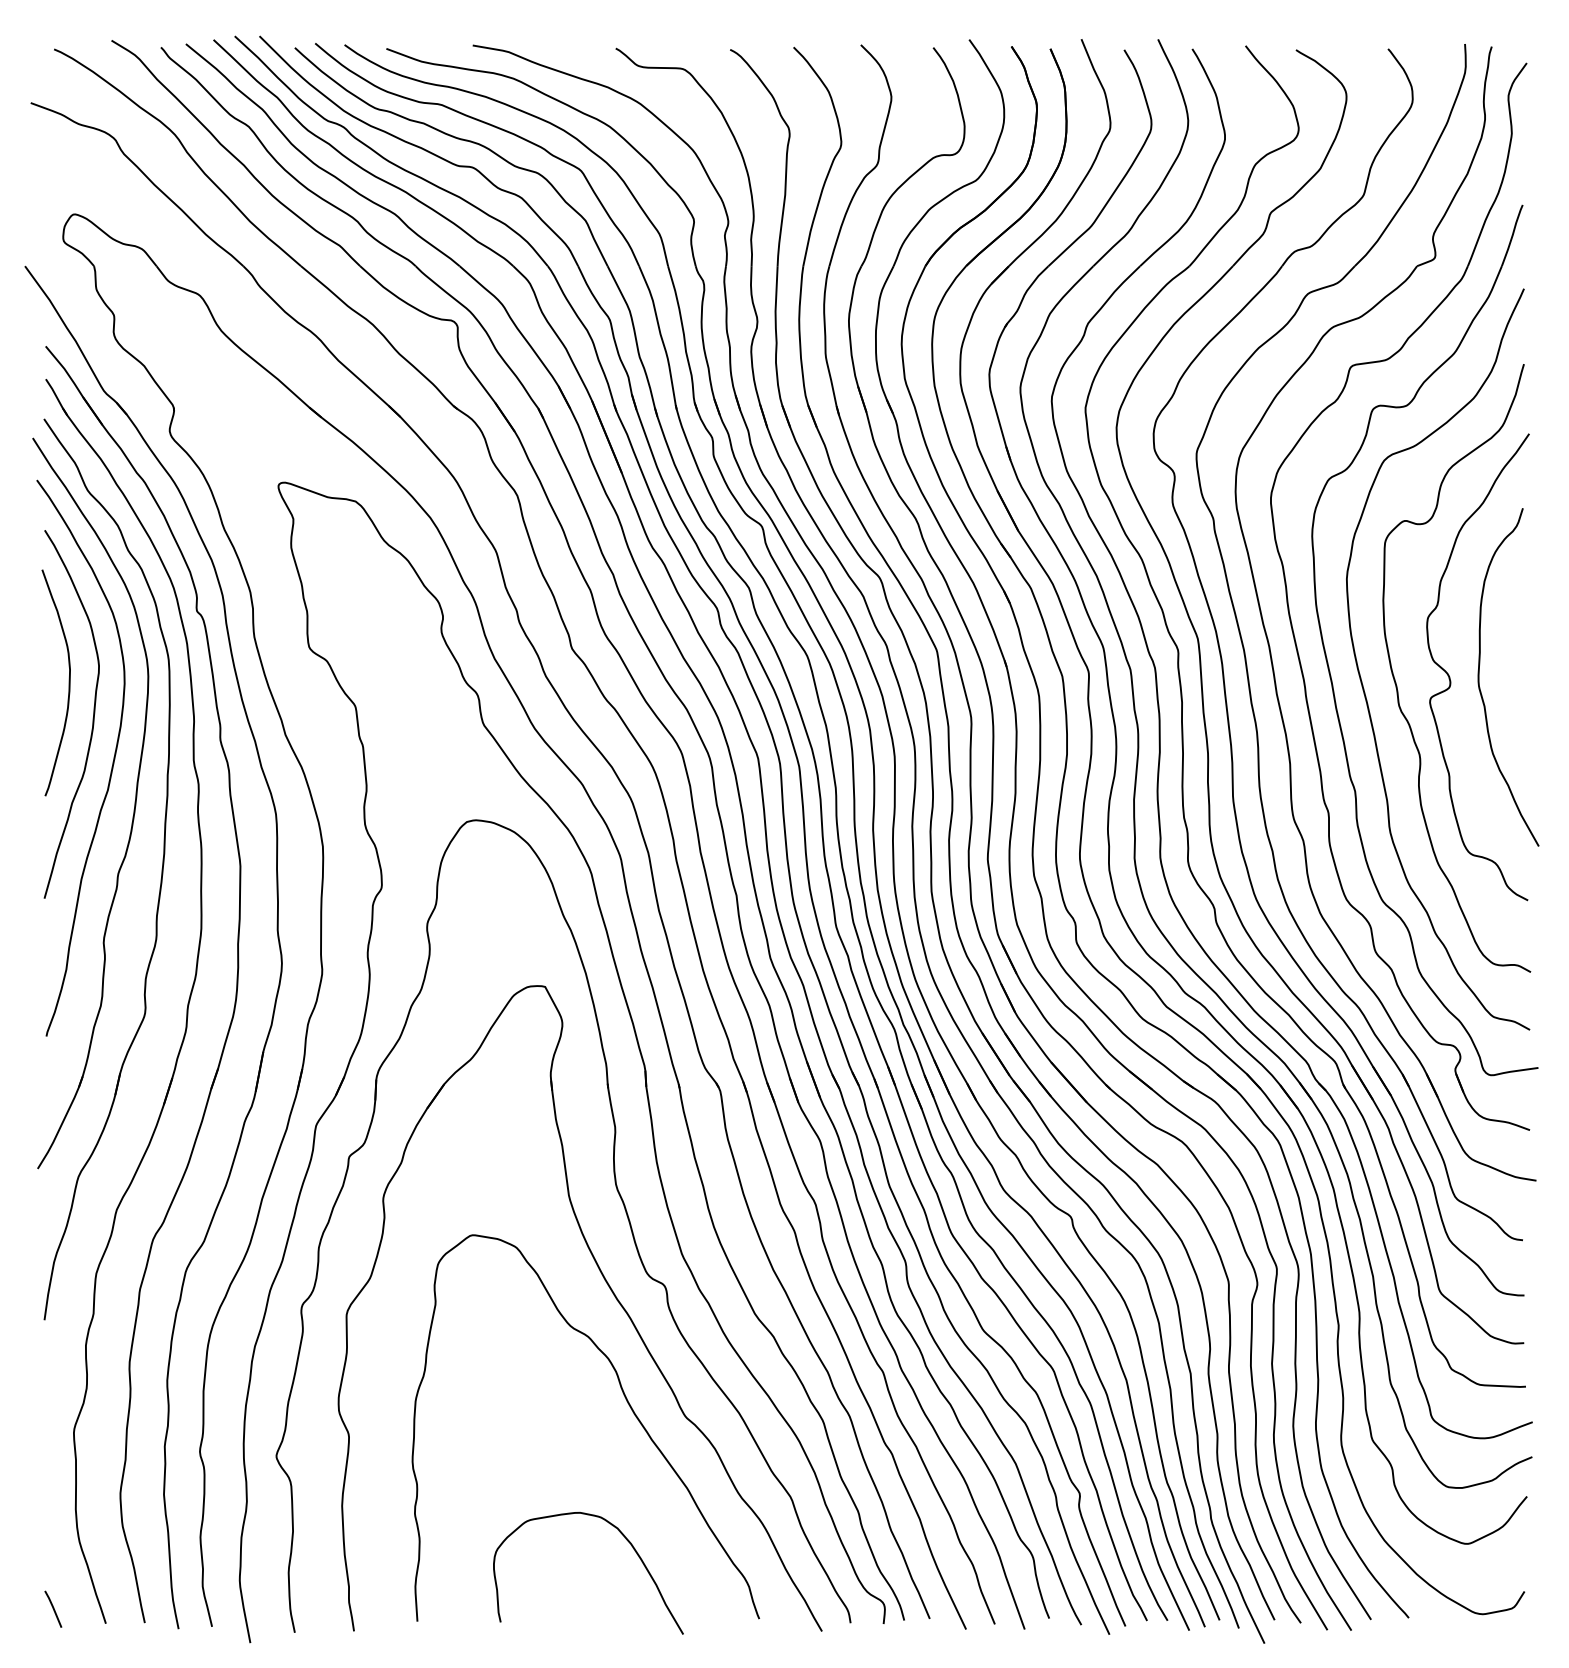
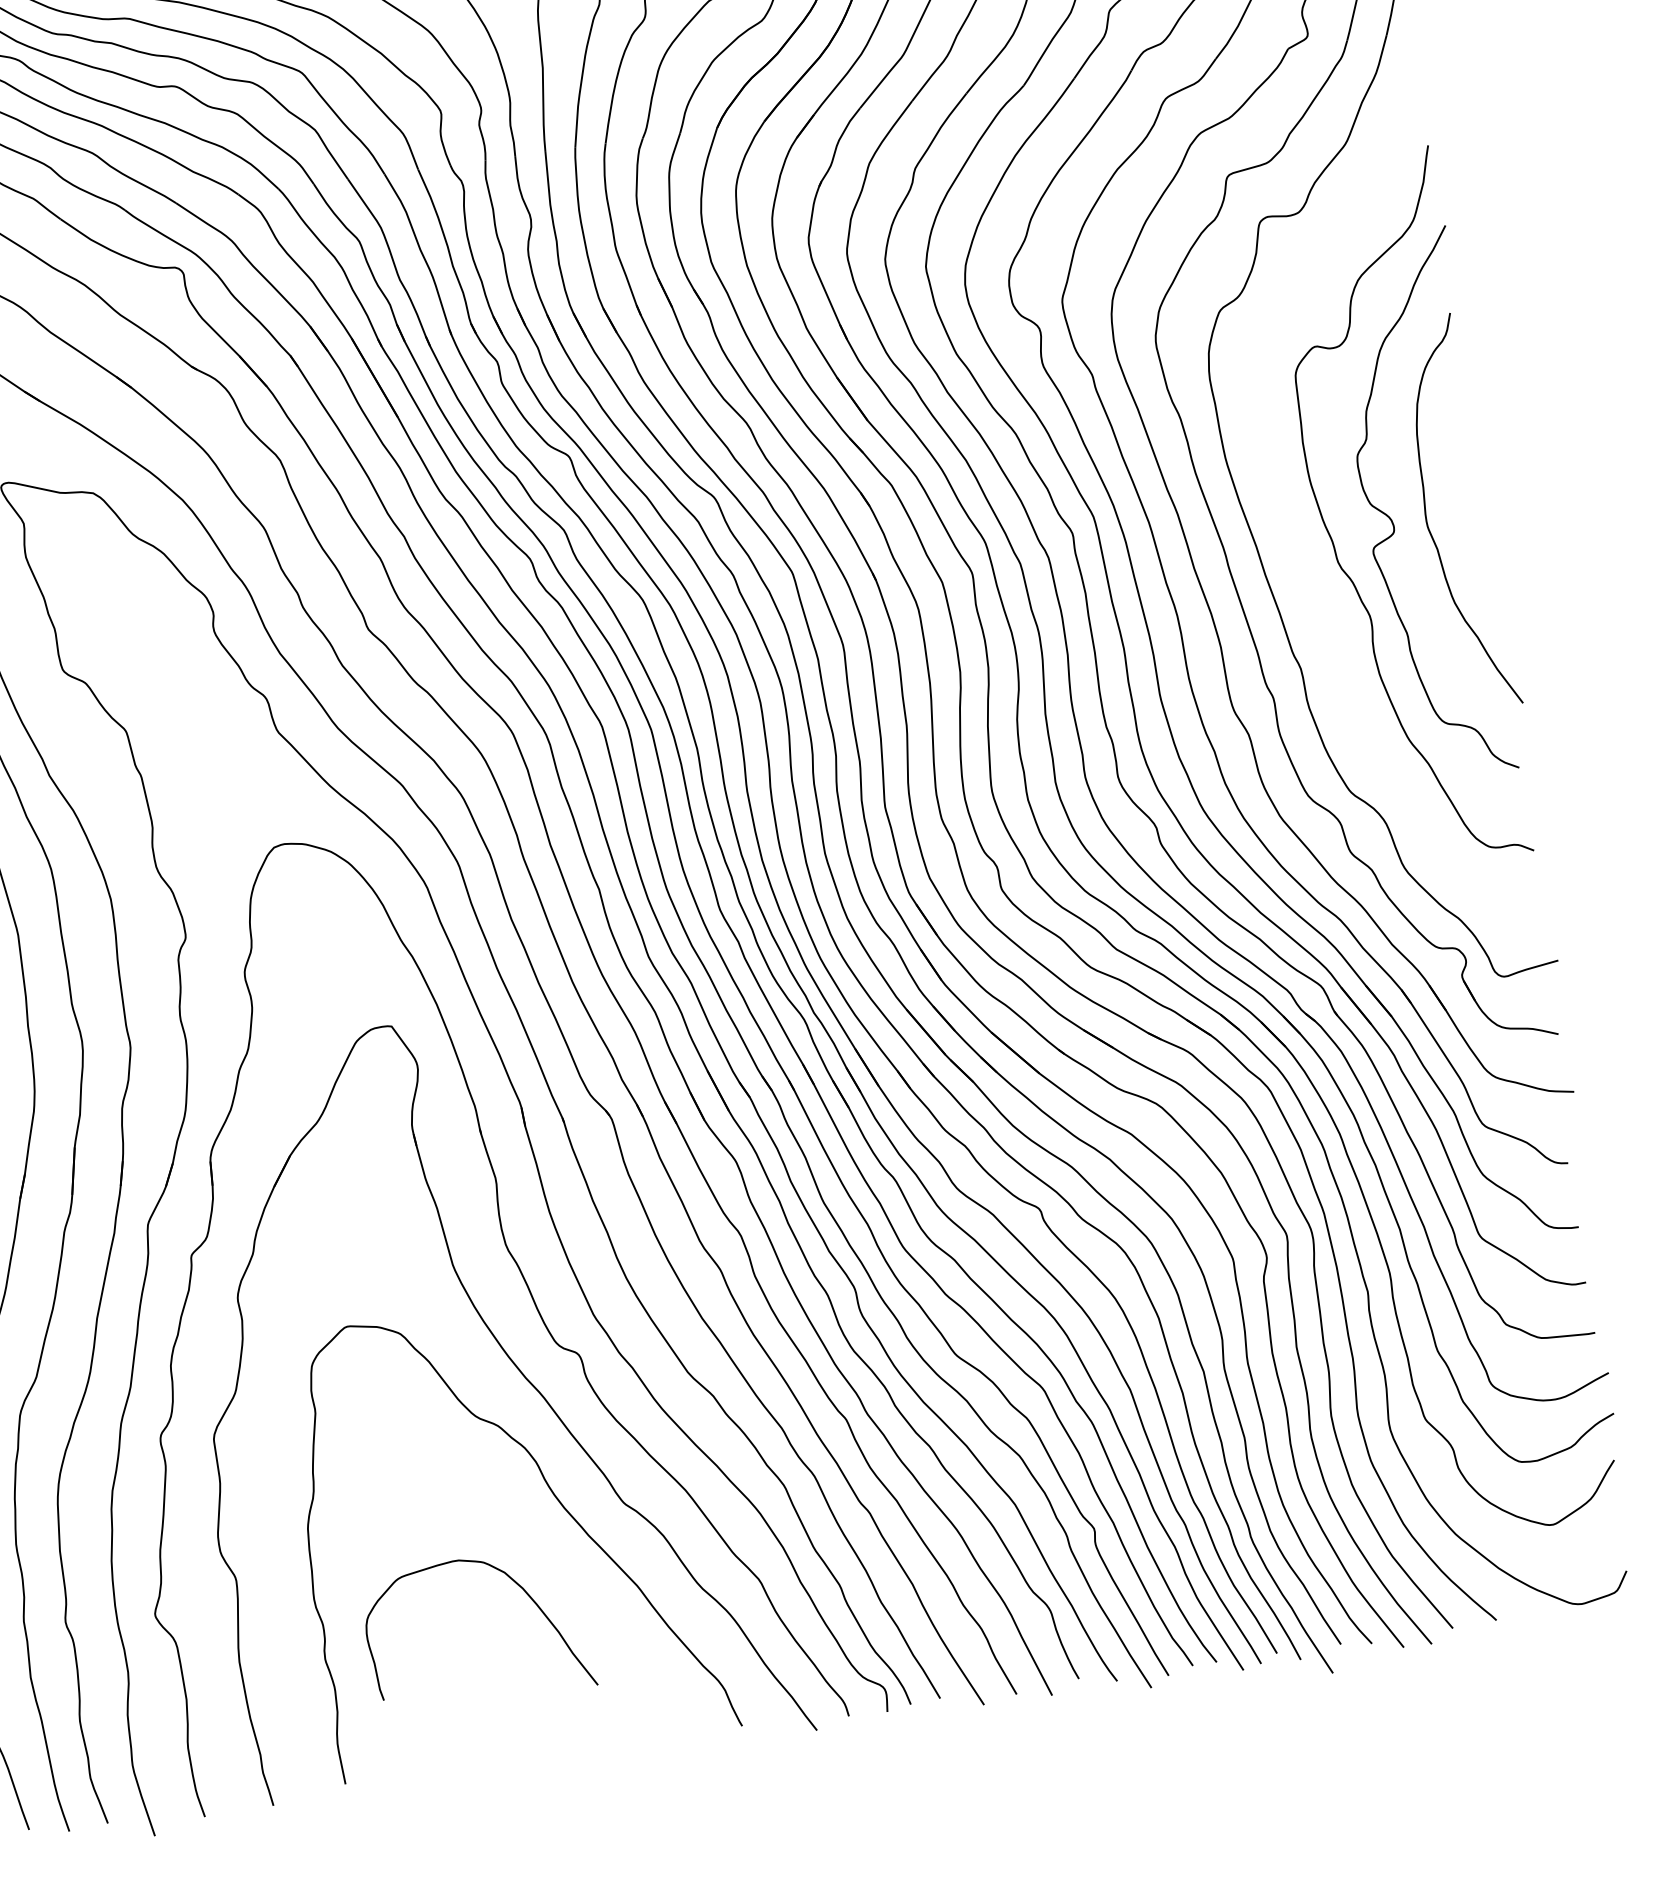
curve: (1361, 677) -> (1289, 535), removed
curve: (625, 1539) -> (515, 1584), moved

